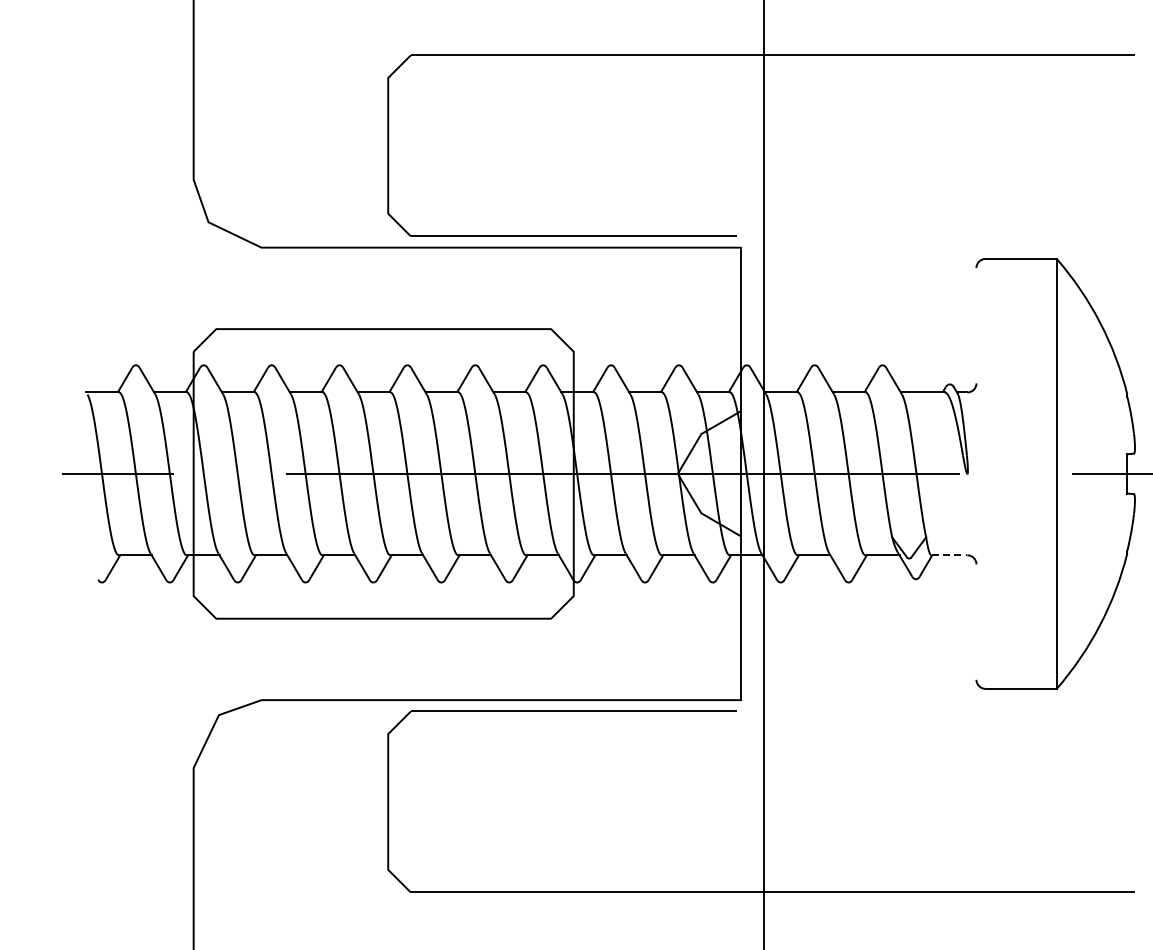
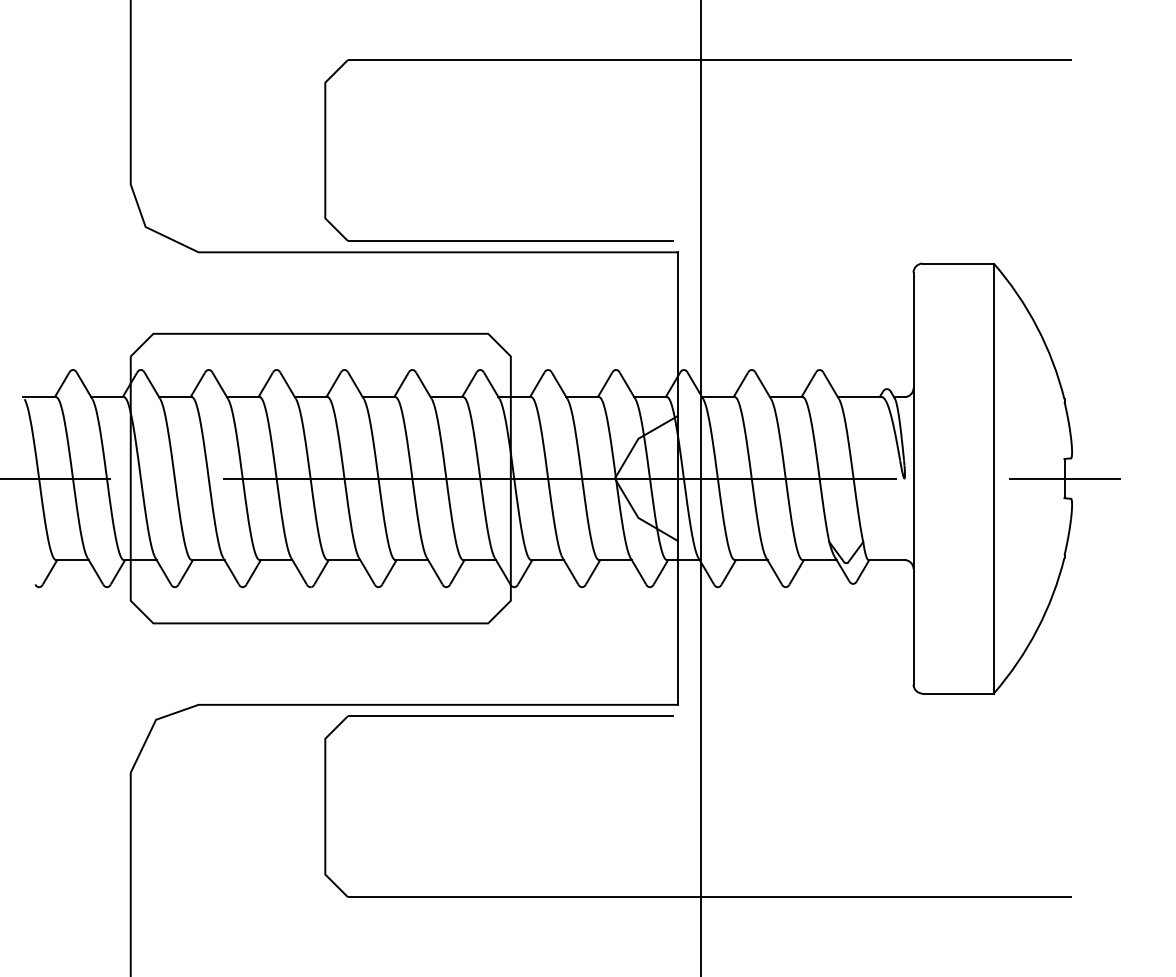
line: (976, 473) -> (913, 478), added
line: (949, 555) -> (886, 560), dashed -> solid

